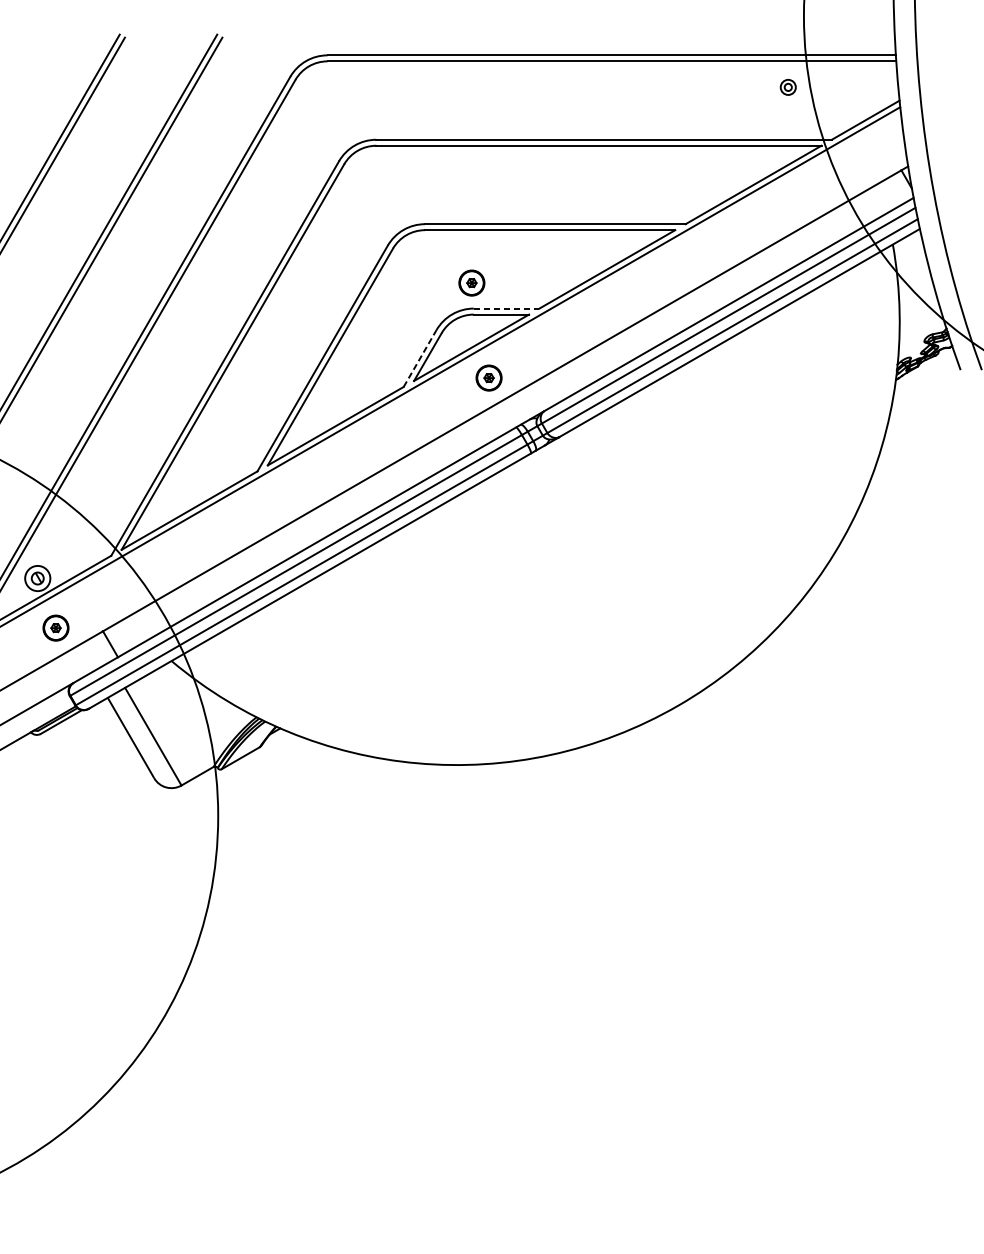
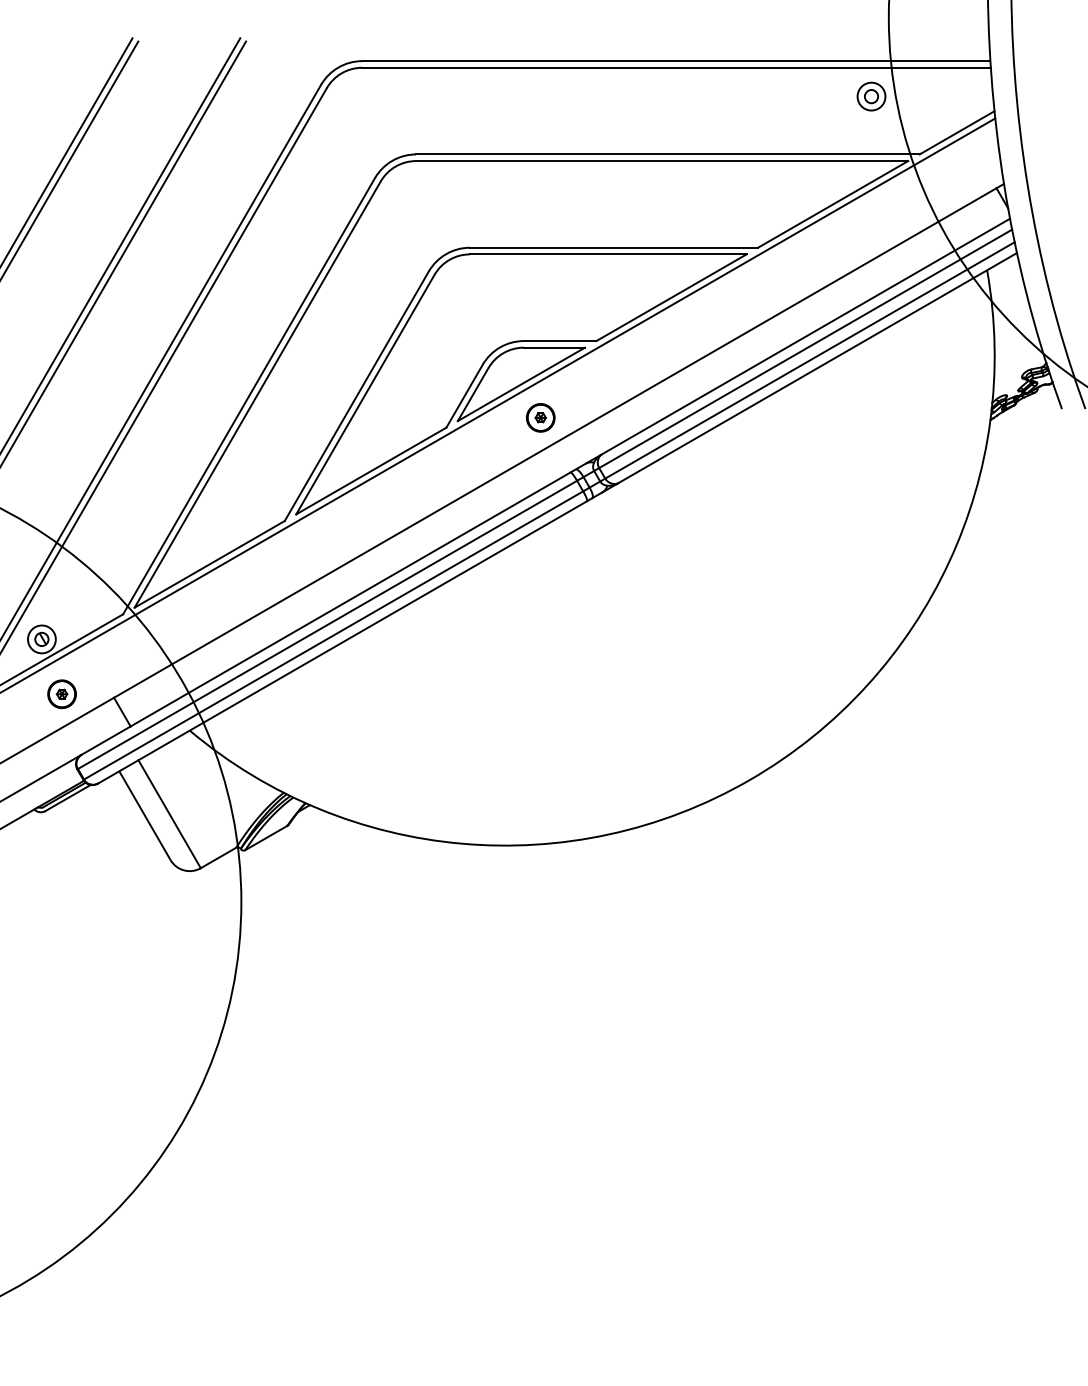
part: (788, 87) -> (871, 96), size x1.67
part: (471, 282) -> (521, 312), removed
line: (506, 308) -> (560, 341), dashed -> solid
line: (420, 357) -> (464, 395), dashed -> solid

